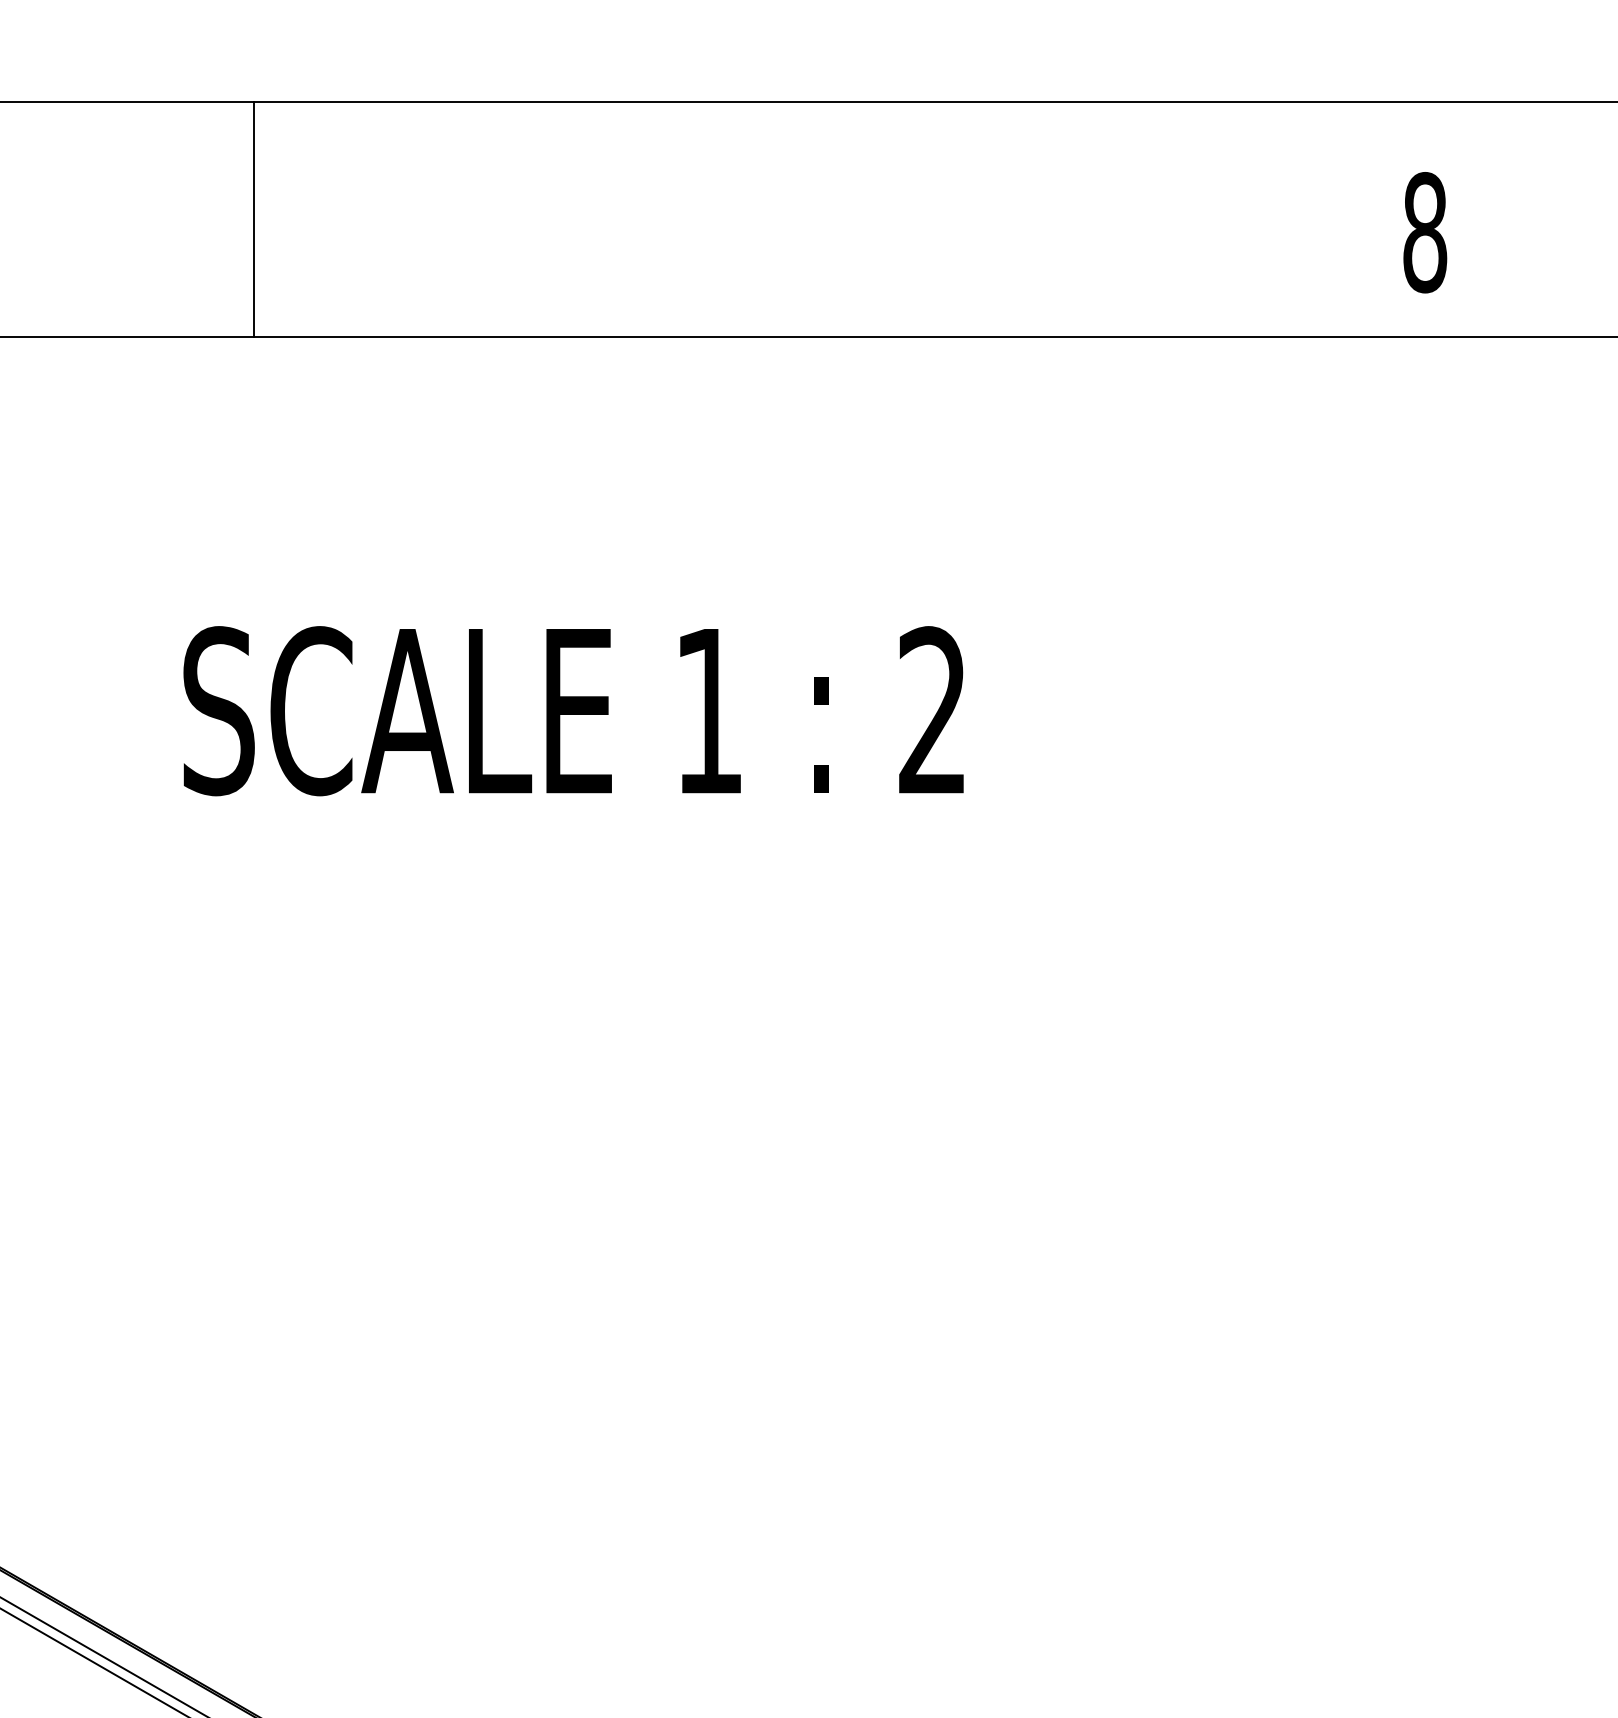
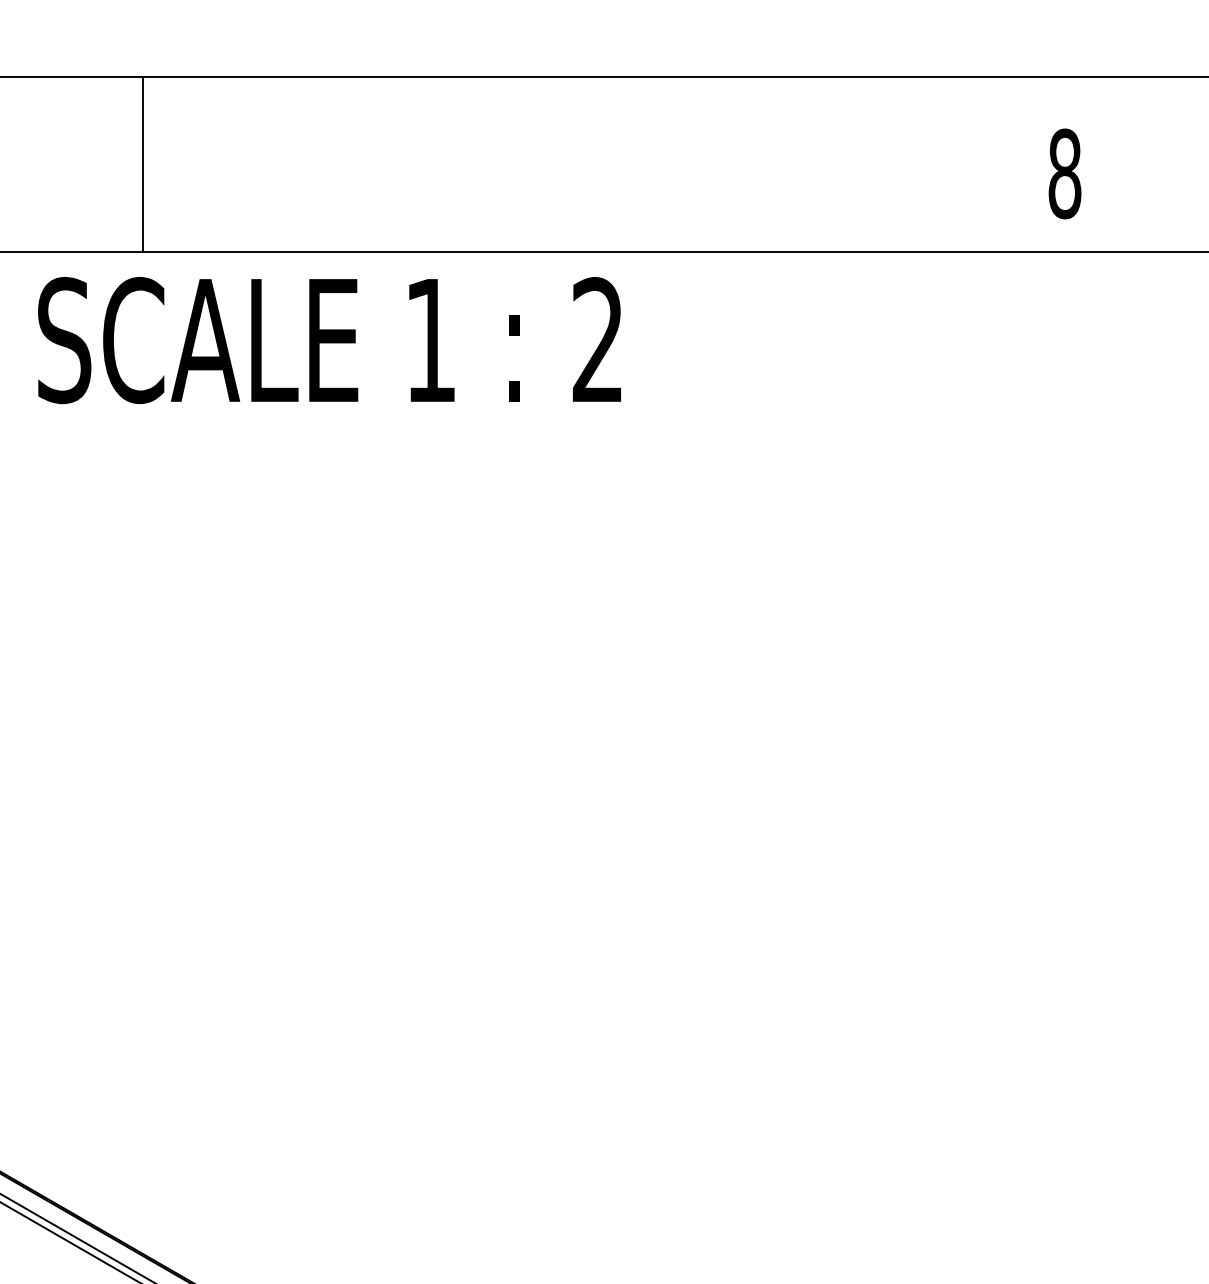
line: (253, 218) -> (143, 163), moved
text: (573, 711) -> (329, 340), moved

